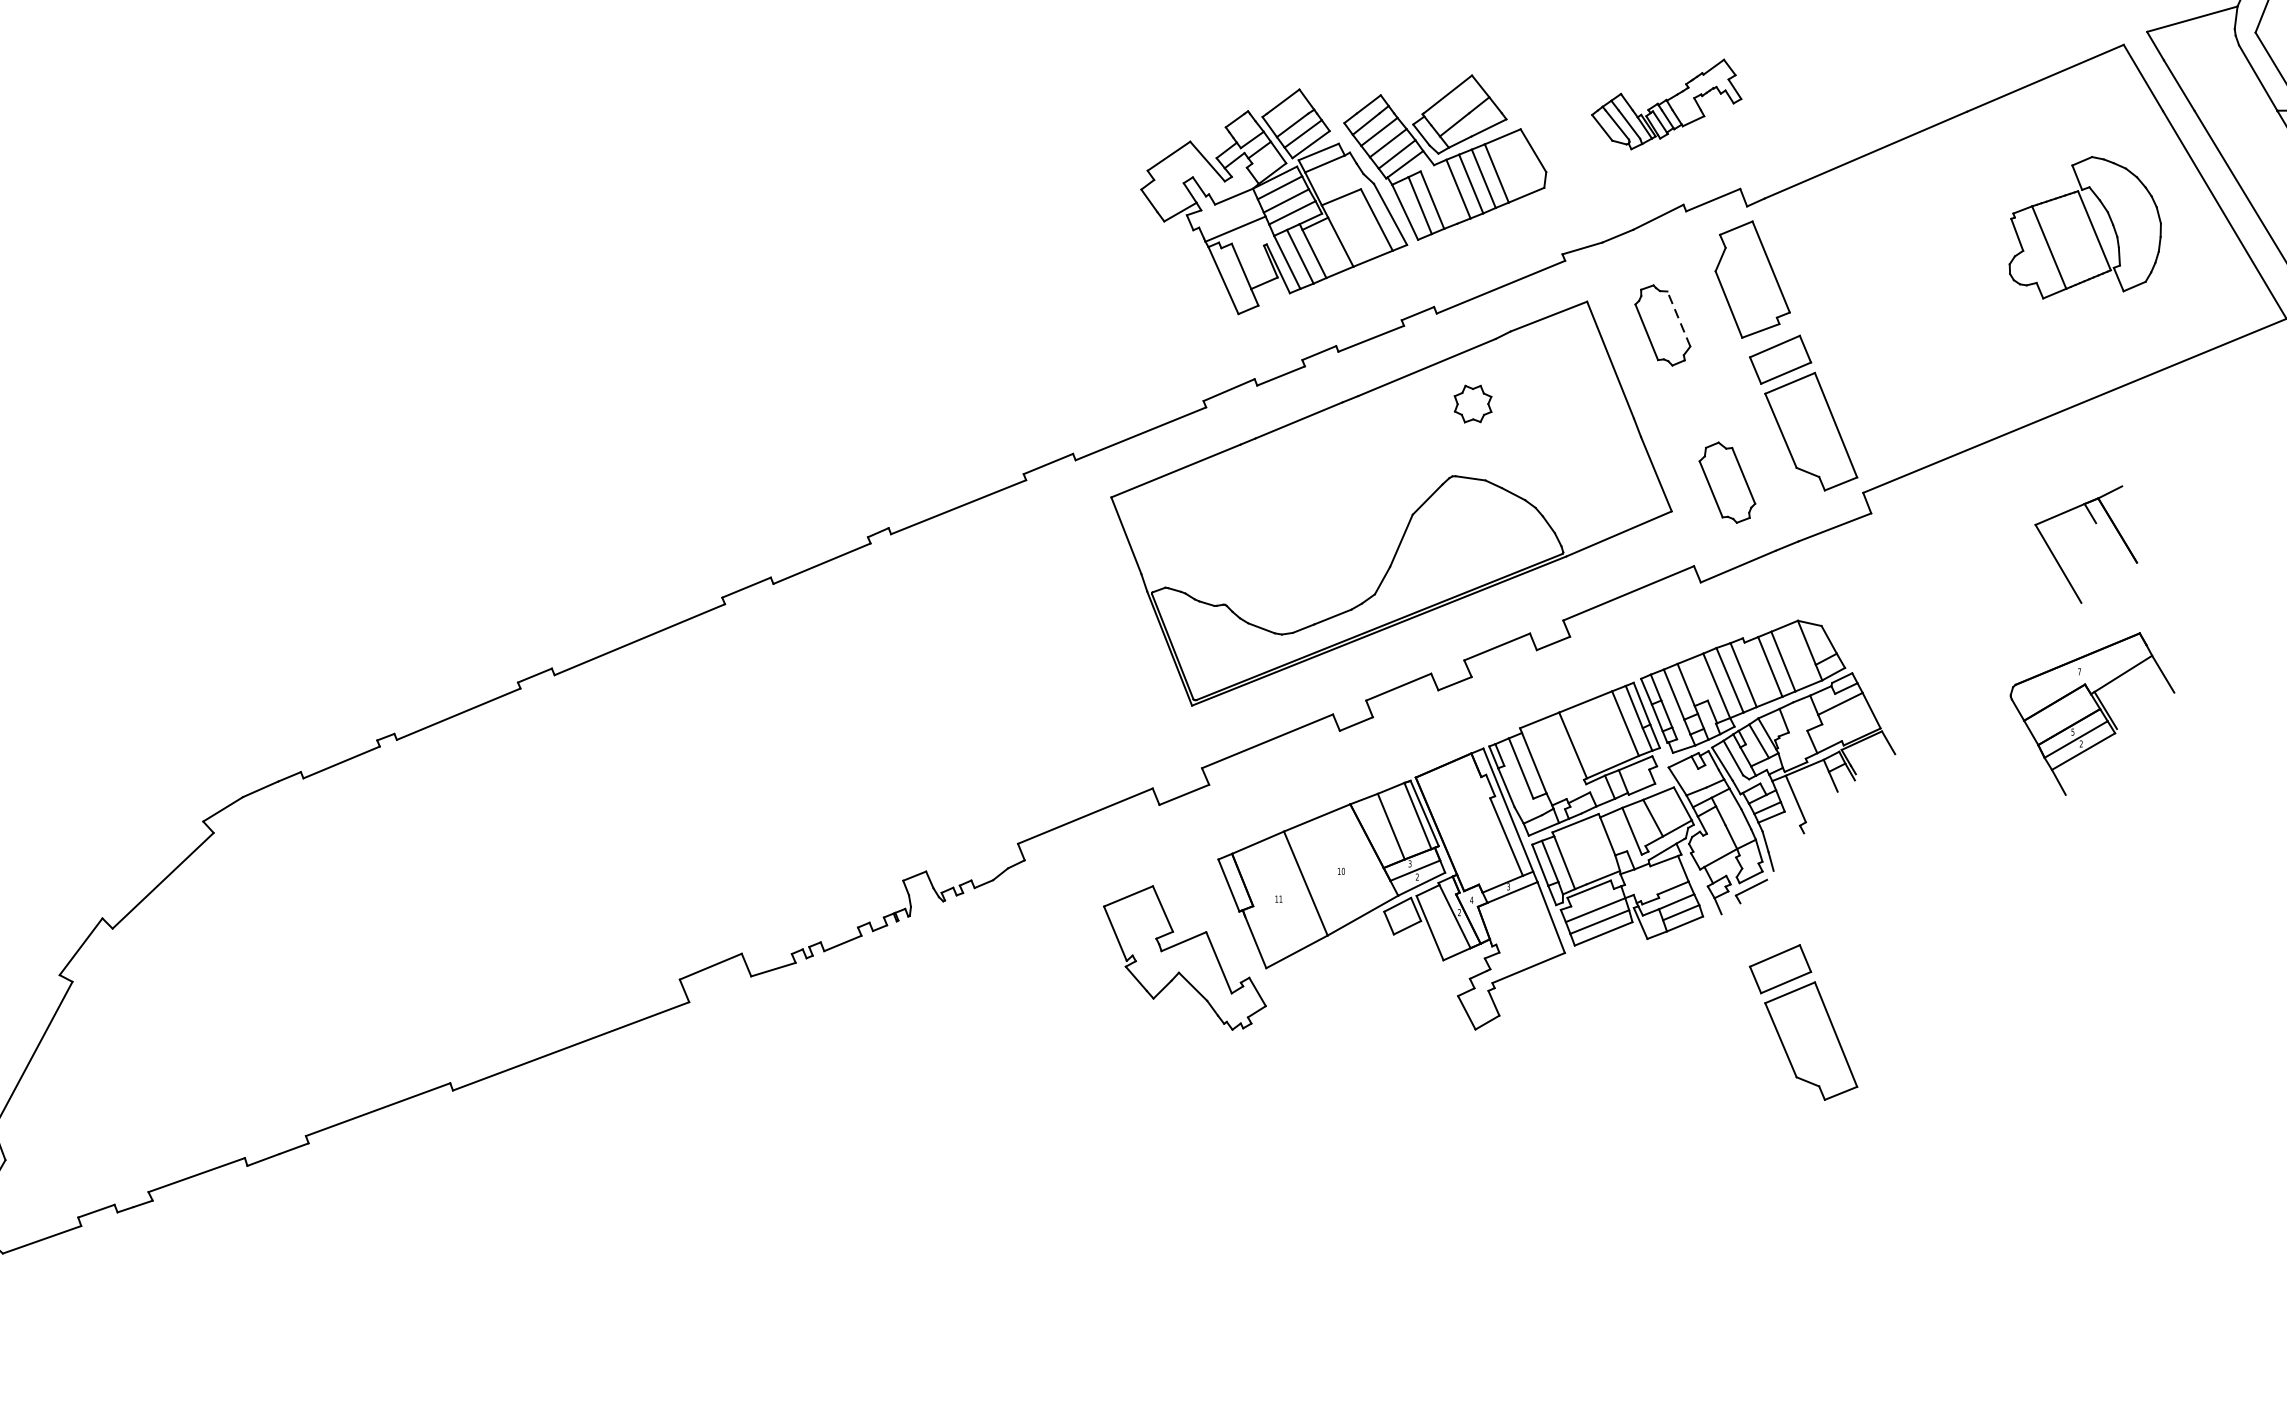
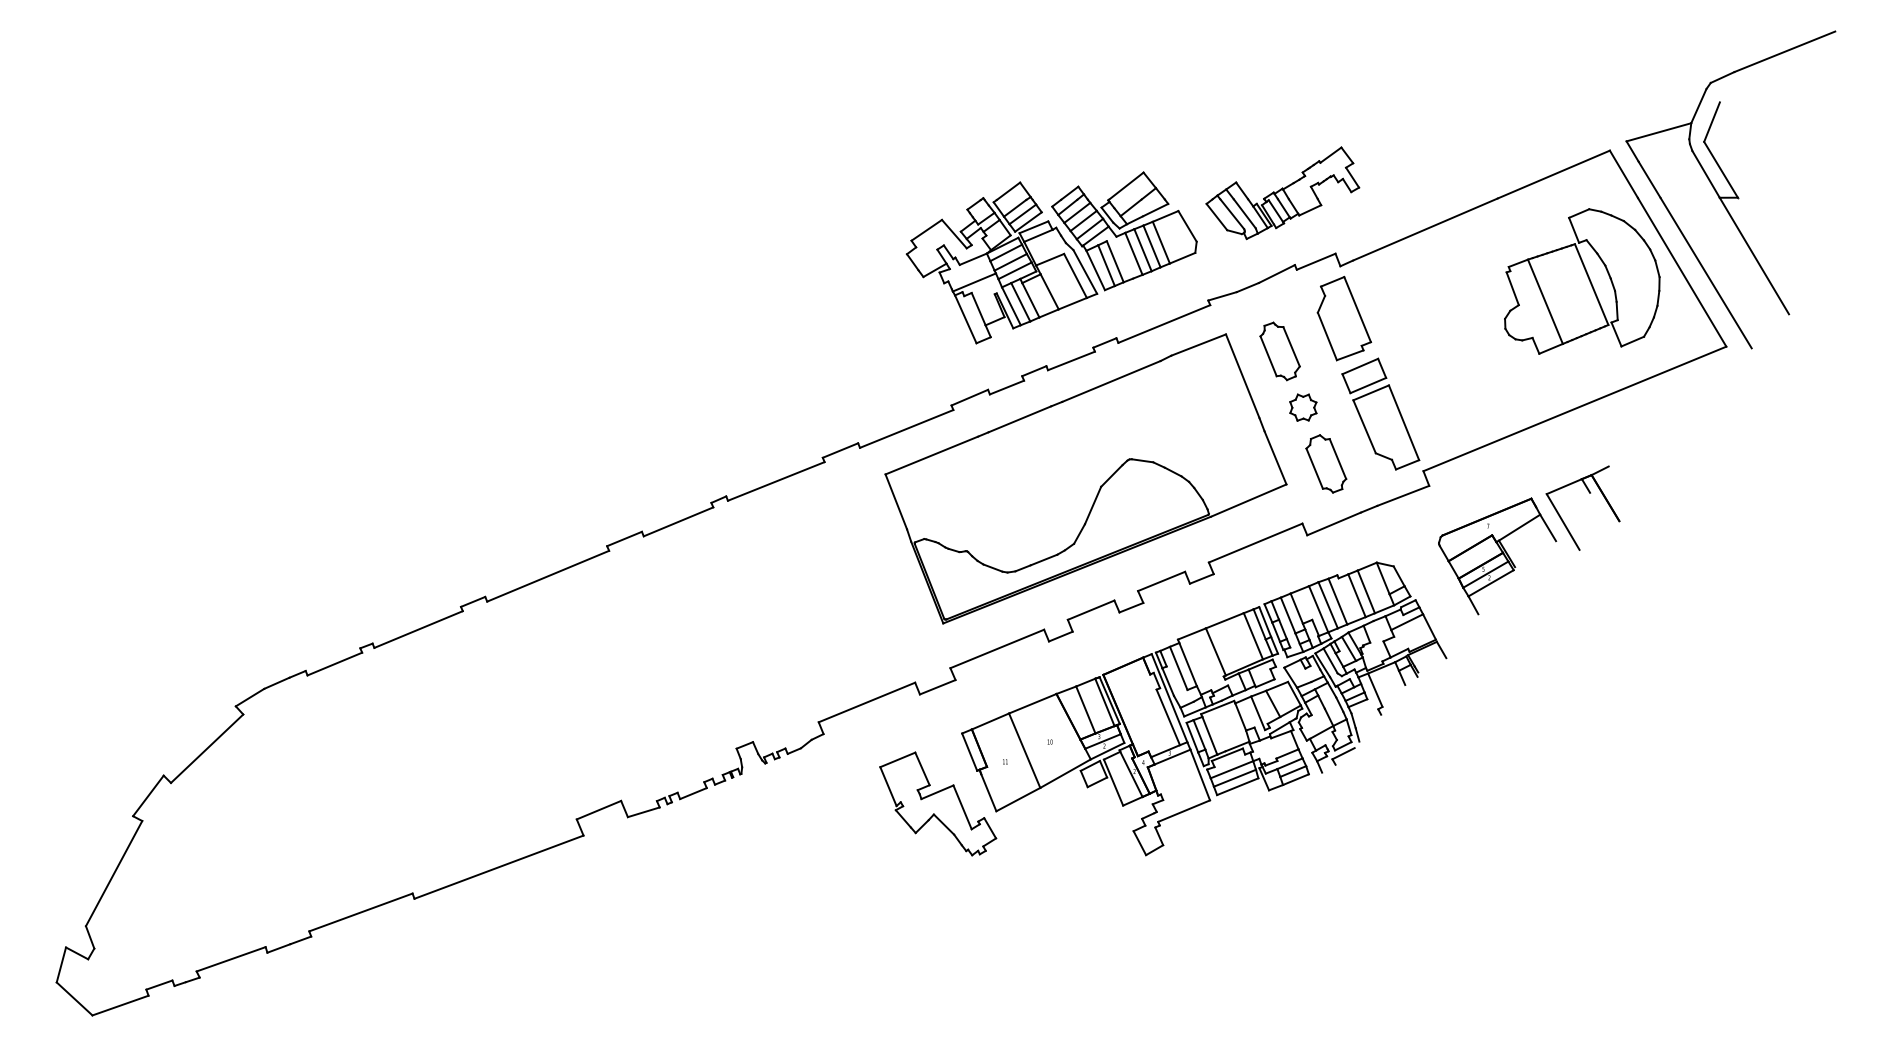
part: (1666, 104) -> (1282, 193), size x1.43
part: (2085, 227) -> (1582, 281), size x1.43
line: (1678, 318) -> (1291, 346), dashed -> solid
part: (1473, 403) -> (1303, 407), moved
part: (2092, 714) -> (1497, 556), moved
part: (1803, 1021) -> (1380, 849), removed

